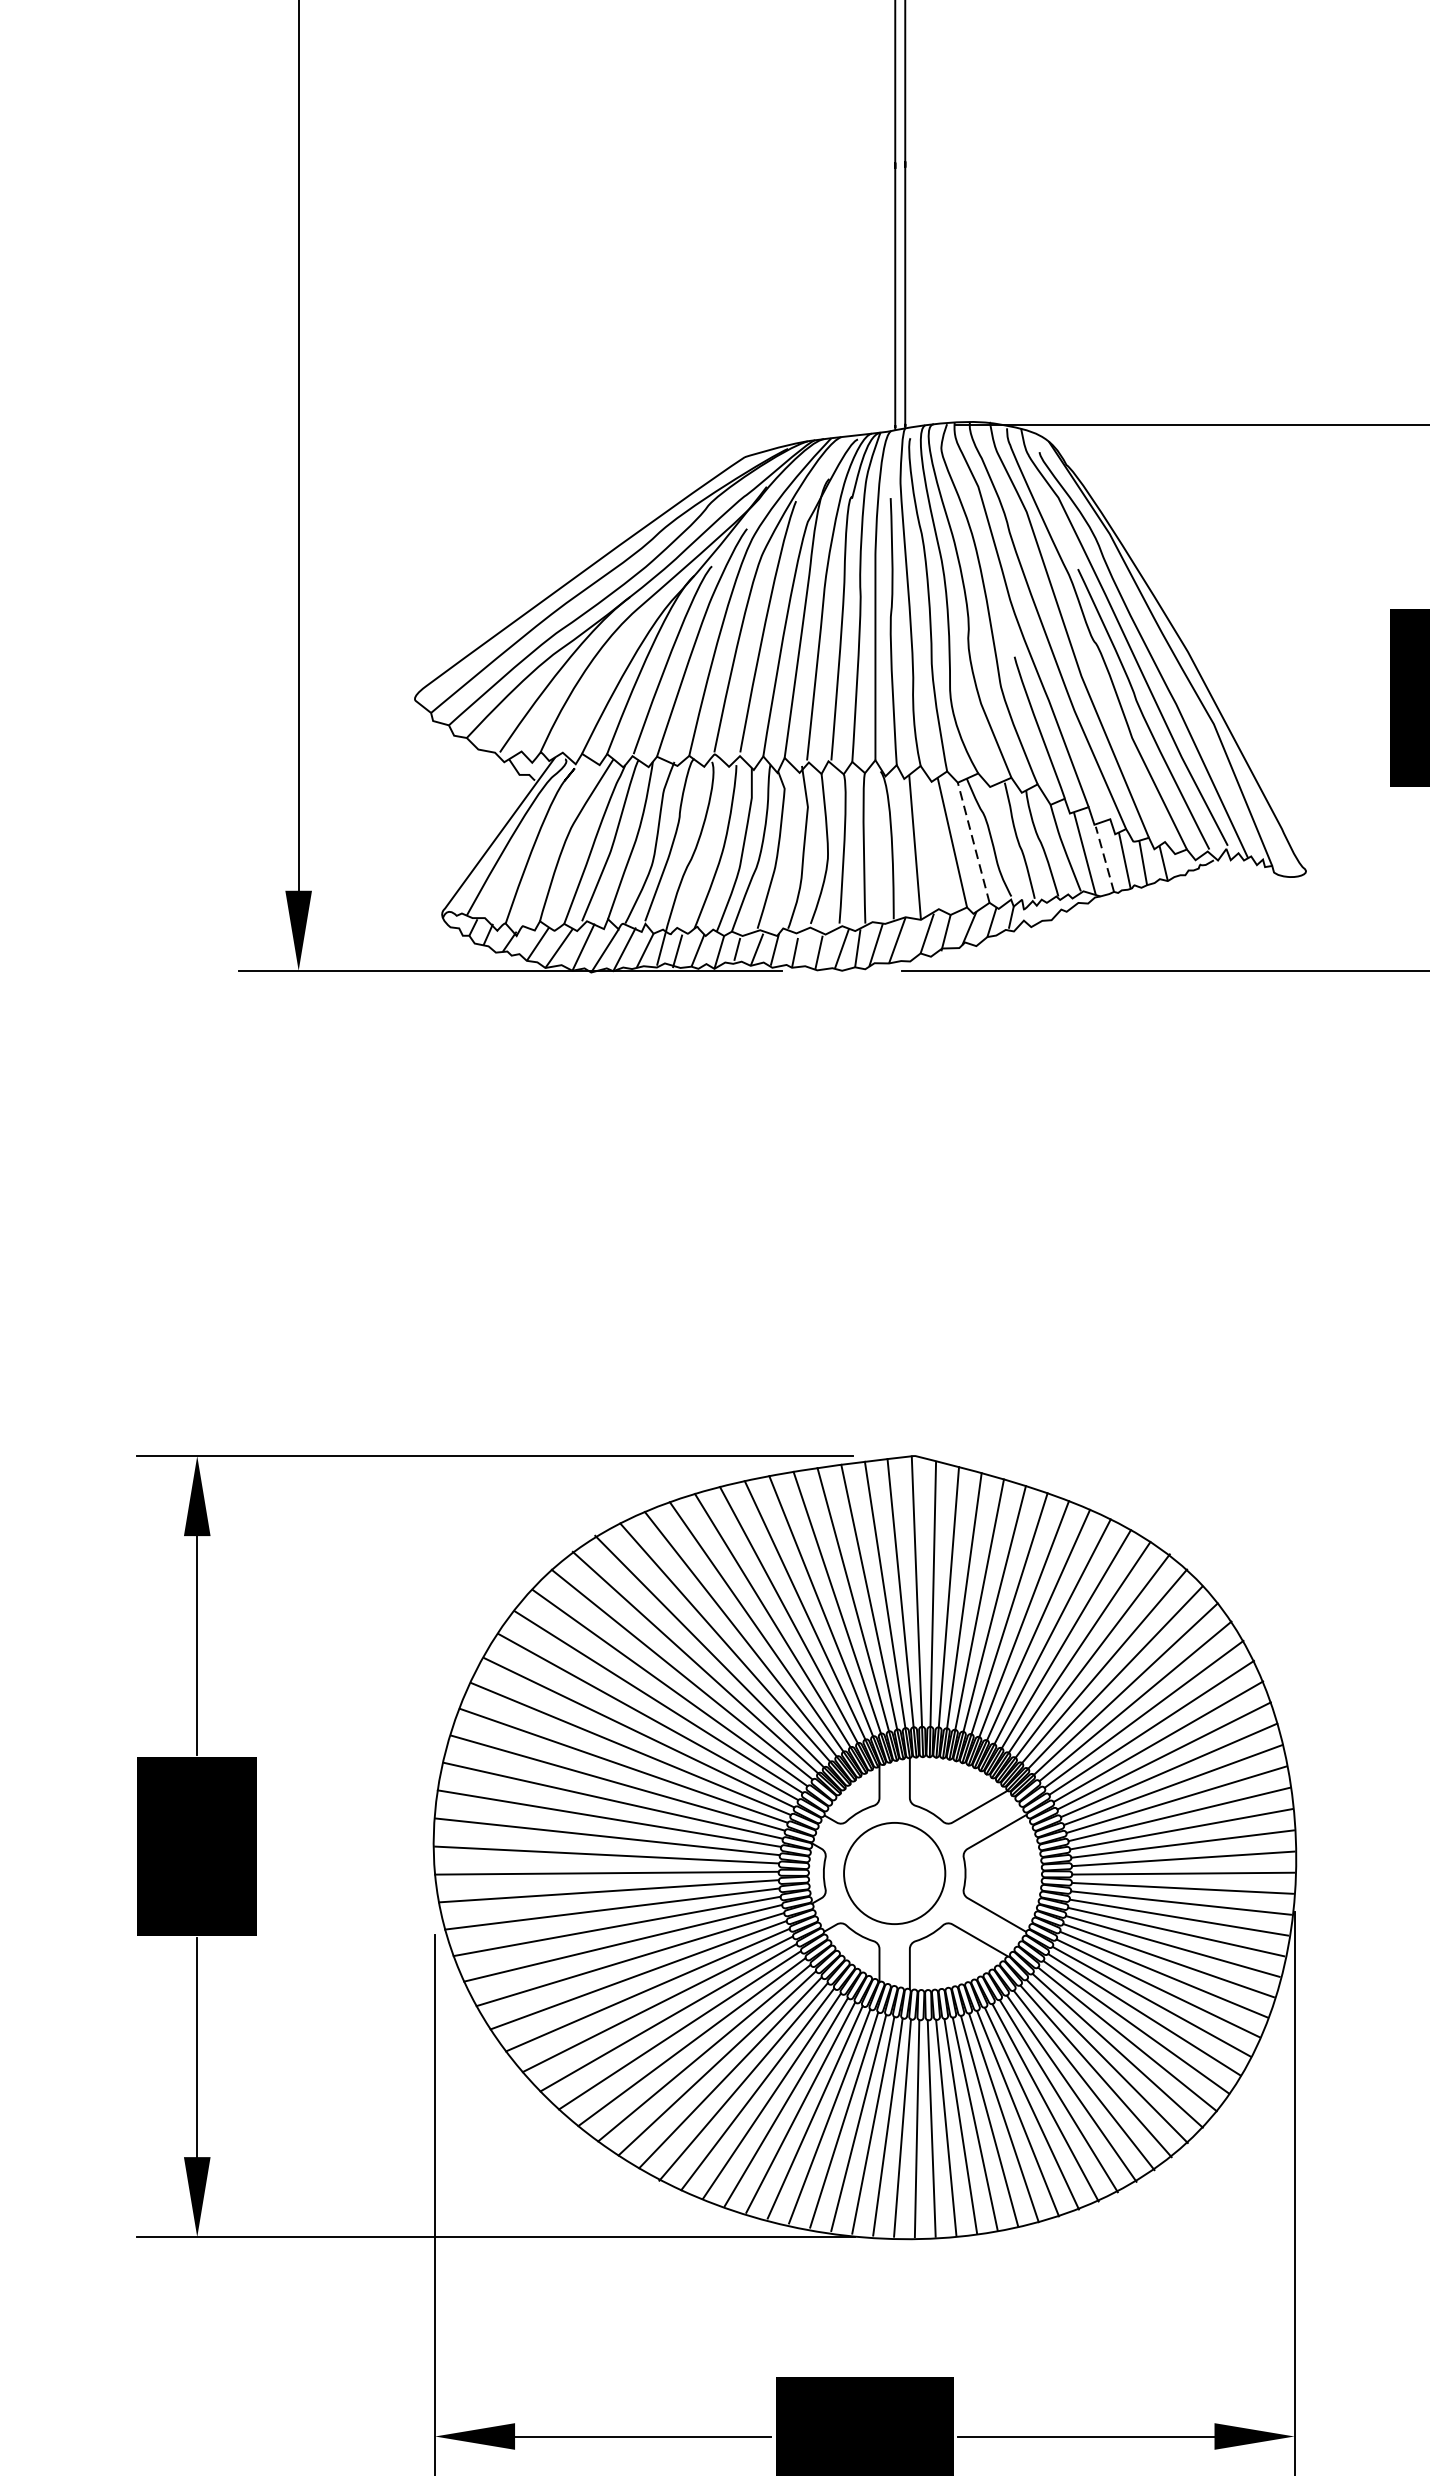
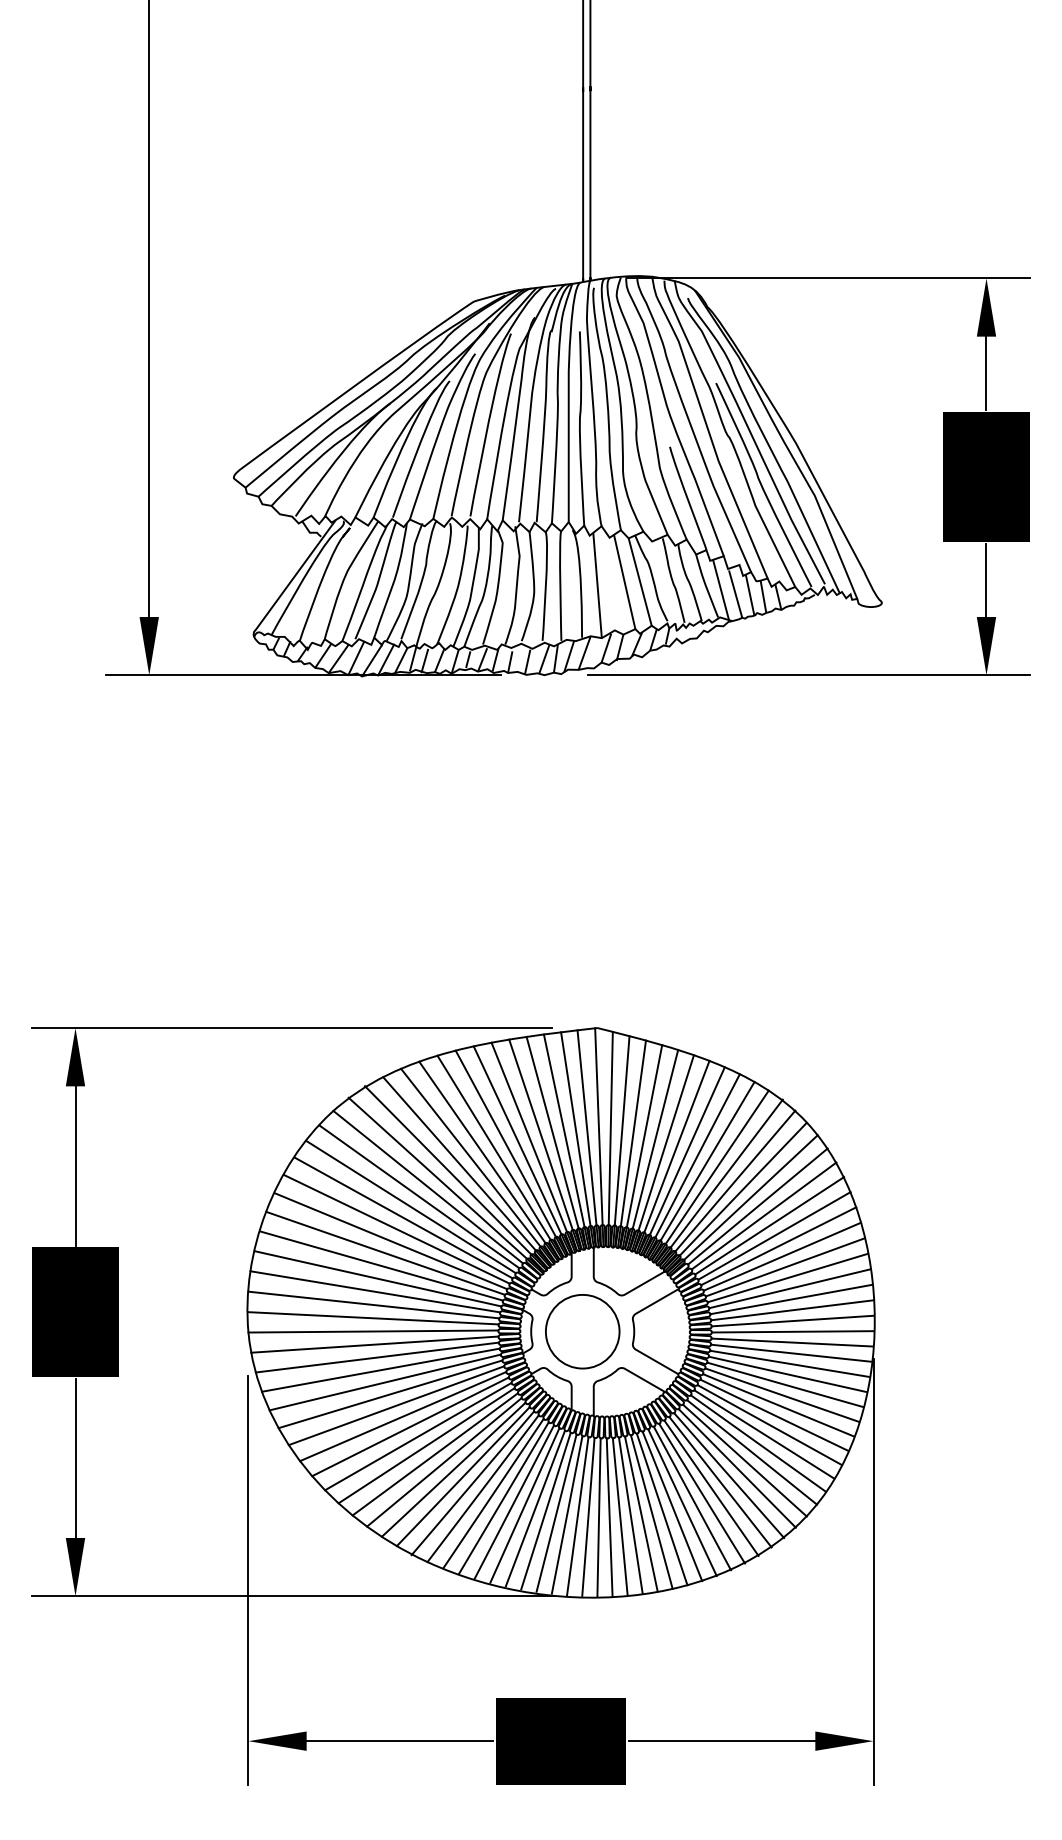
line: (974, 841) -> (640, 581), dashed -> solid
line: (1104, 859) -> (735, 594), dashed -> solid

